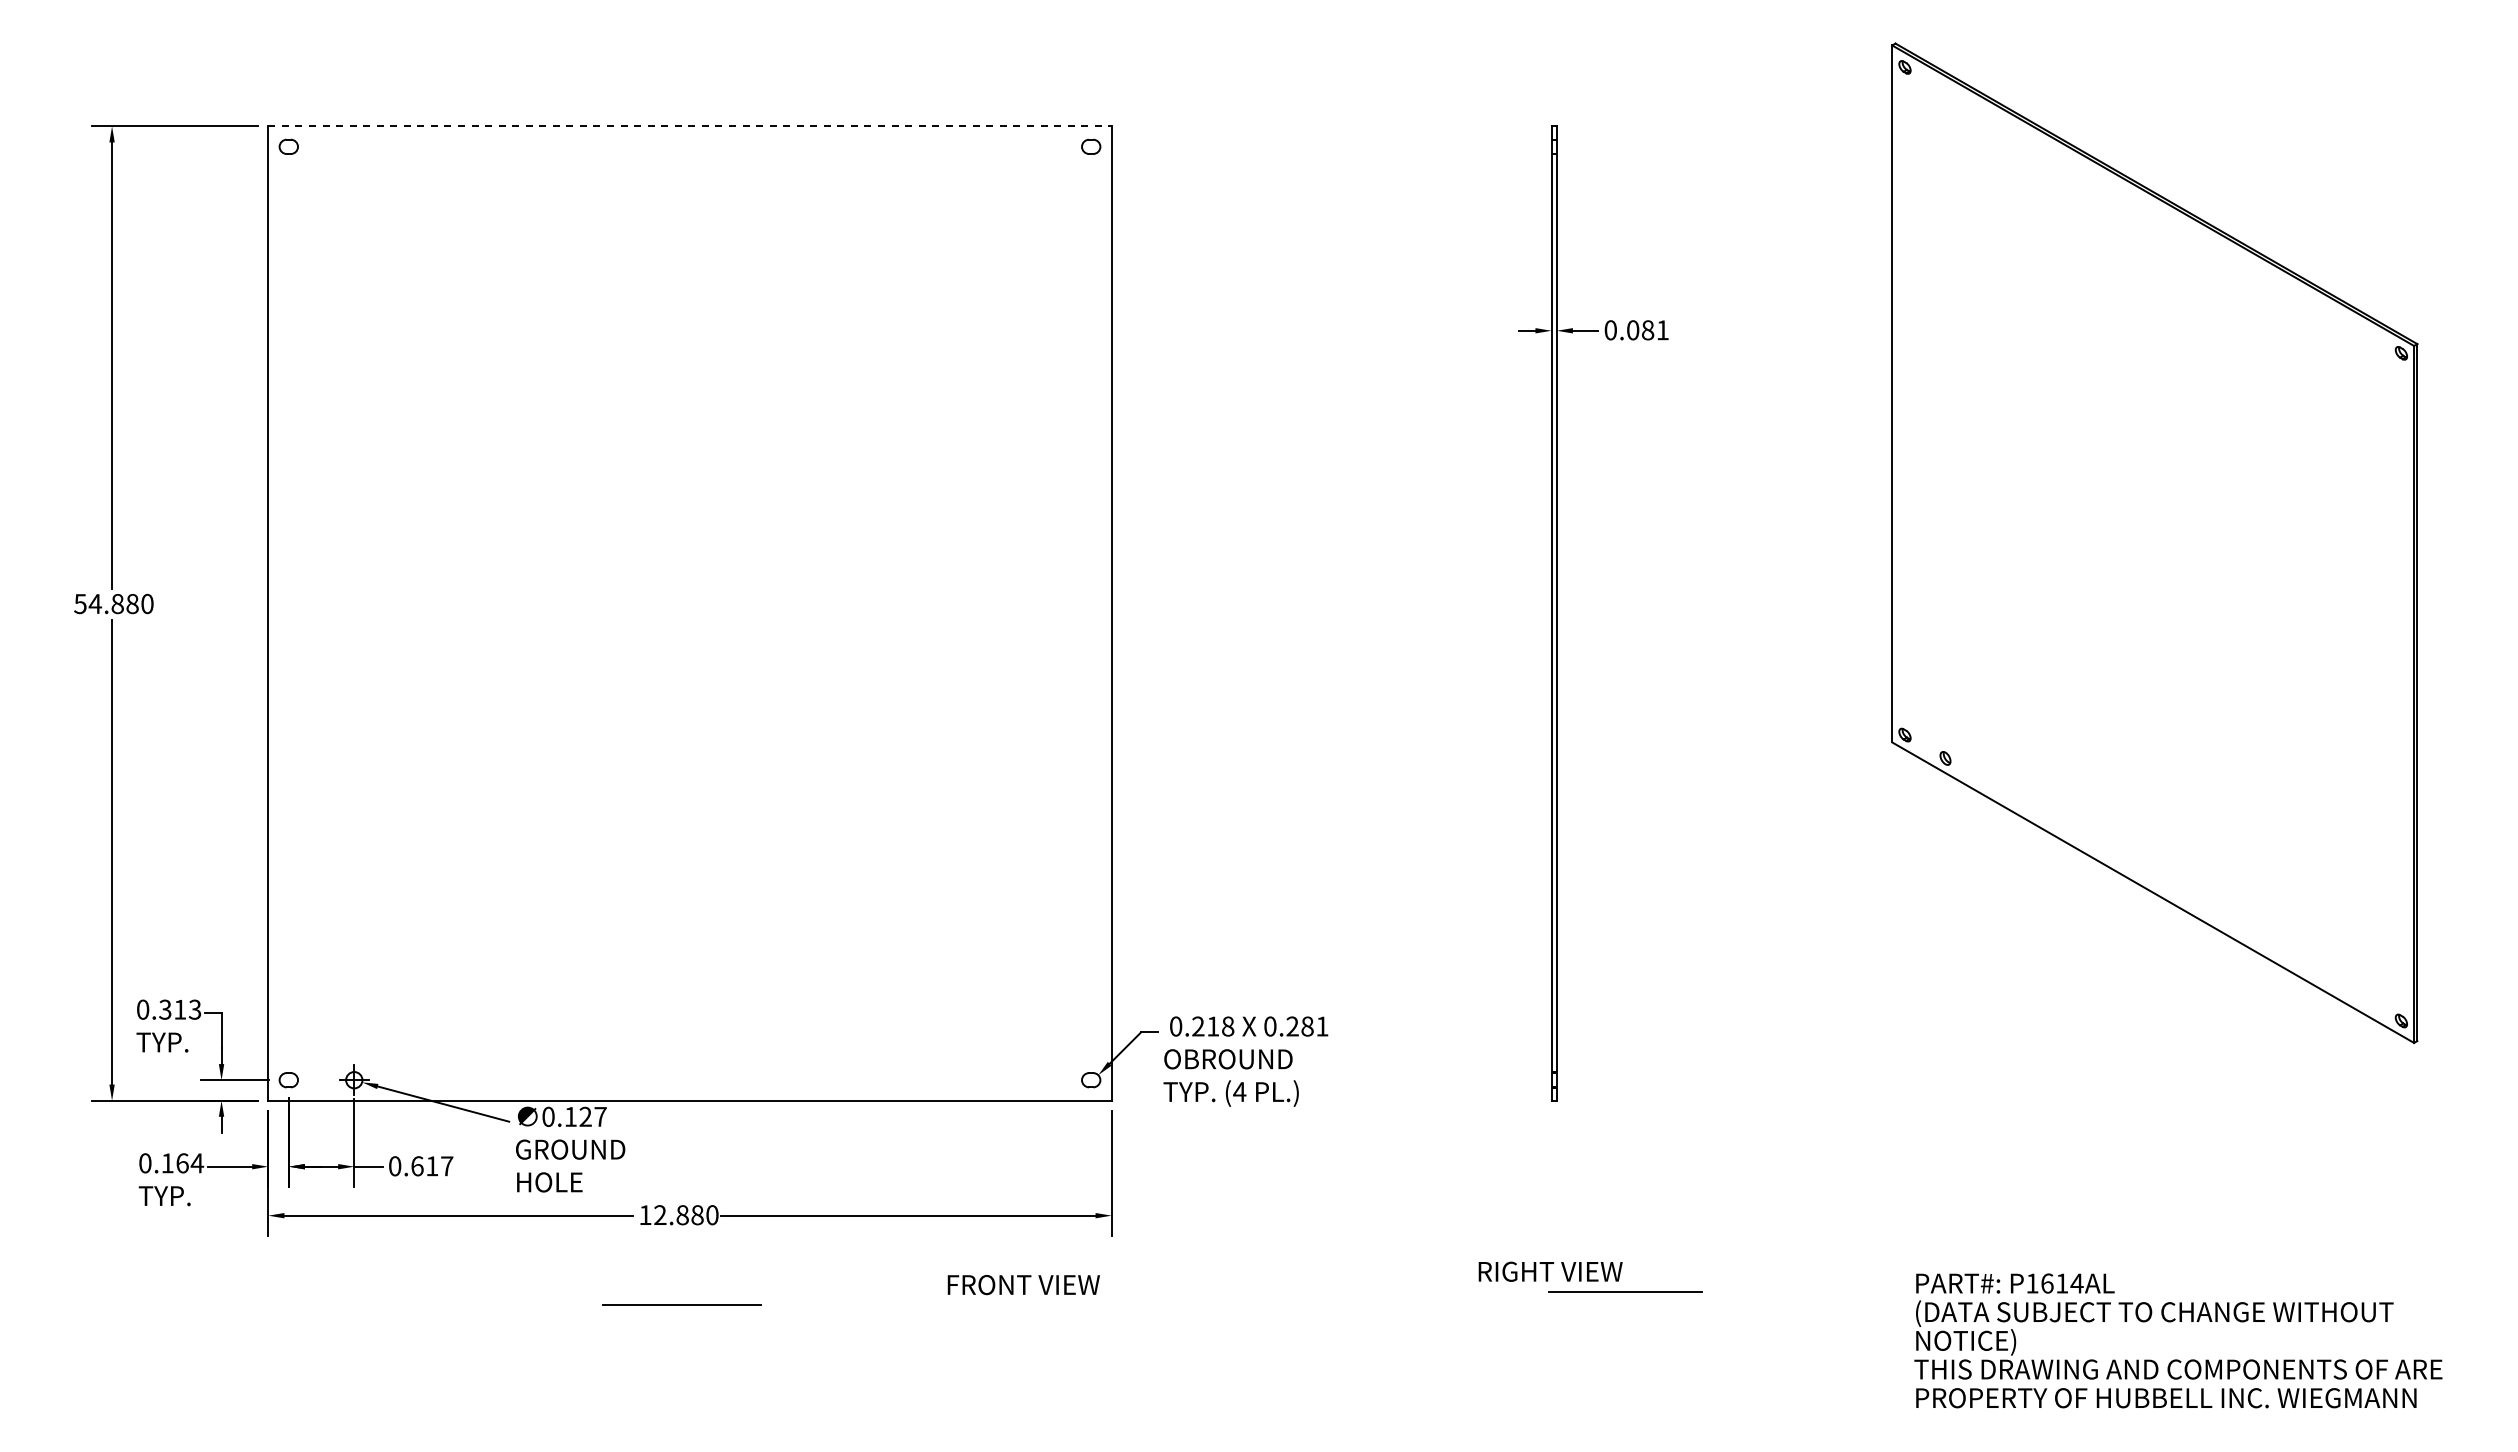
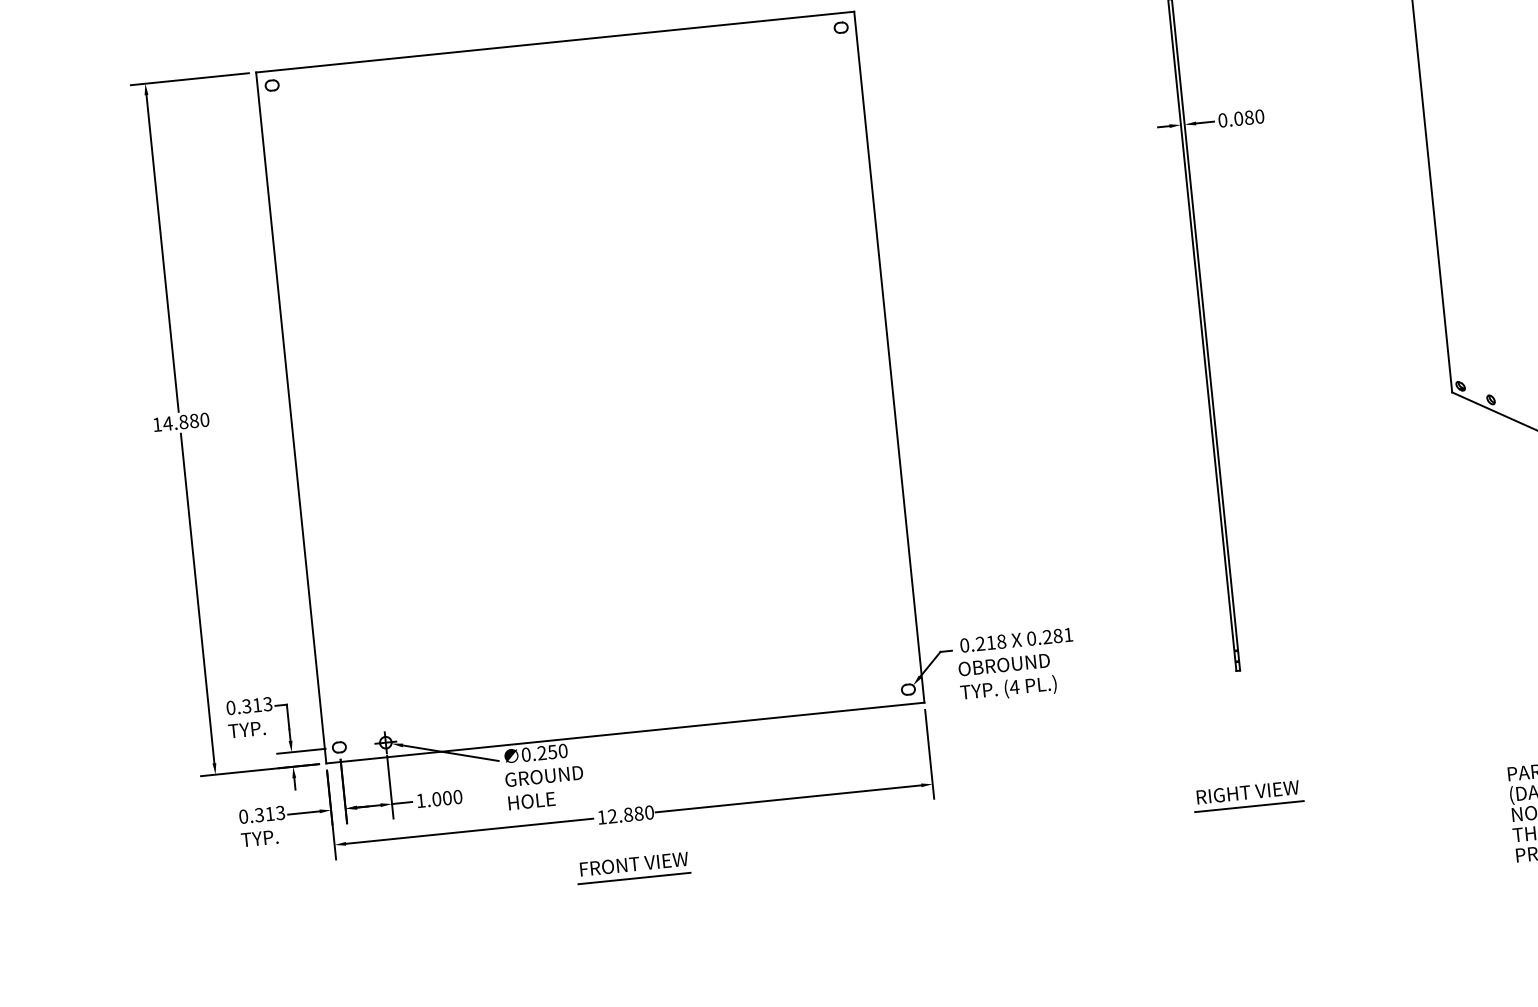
line: (690, 126) -> (555, 42), dashed -> solid
text: (1662, 330) -> (1259, 116), 0.081 -> 0.080
text: (80, 604) -> (157, 425), 54.880 -> 14.880
text: (585, 1116) -> (552, 751), 0.127 -> 0.250
text: (182, 1163) -> (270, 814), 0.164 -> 0.313
text: (421, 1166) -> (439, 799), 0.617 -> 1.000
text: (1023, 1285) -> (634, 864), moved
line: (1625, 1291) -> (1249, 806), moved

